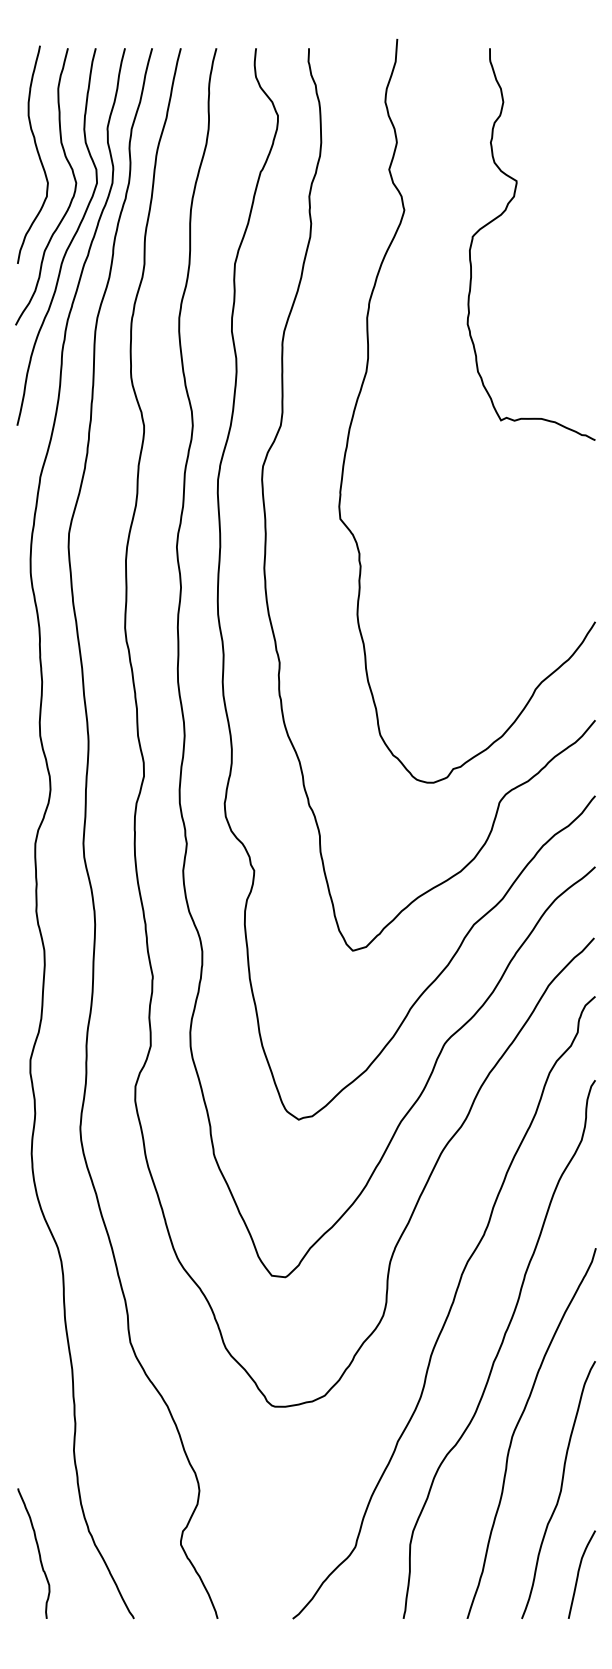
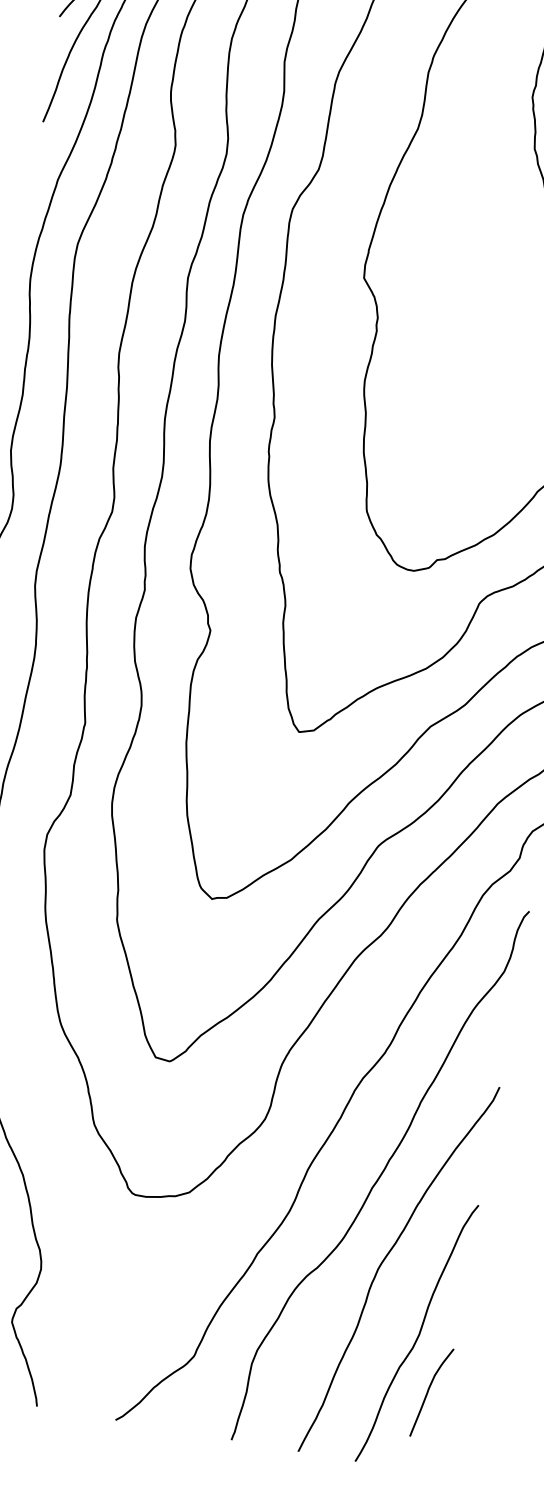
curve: (579, 1573) -> (429, 1390), moved

